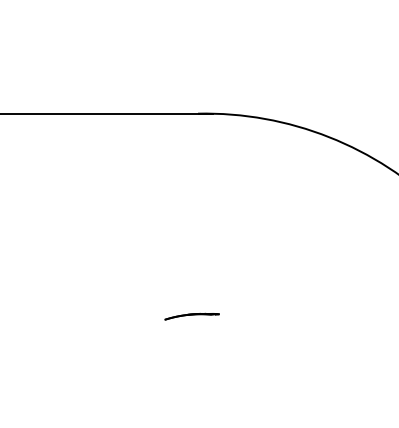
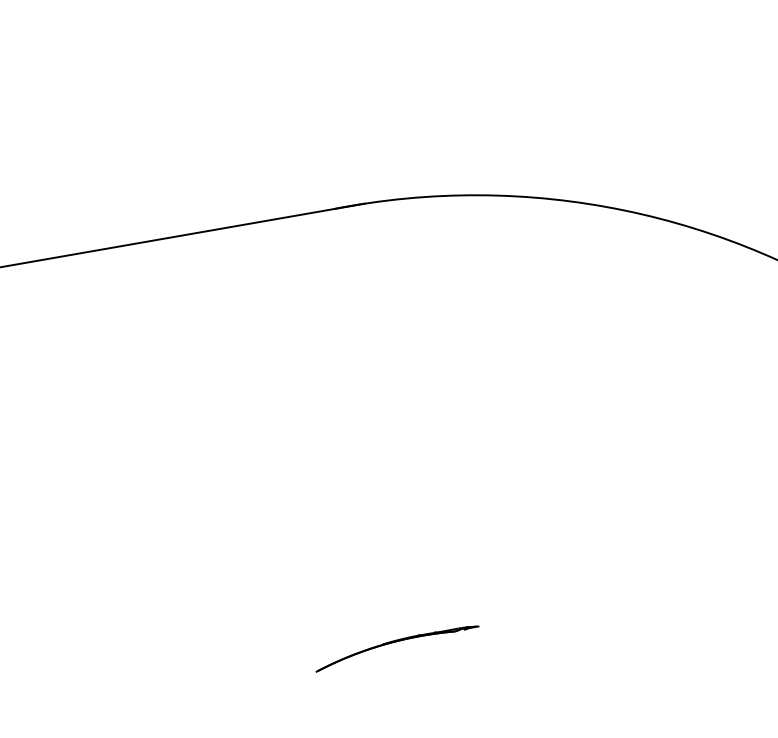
part: (191, 316) -> (395, 647), size x1.4

